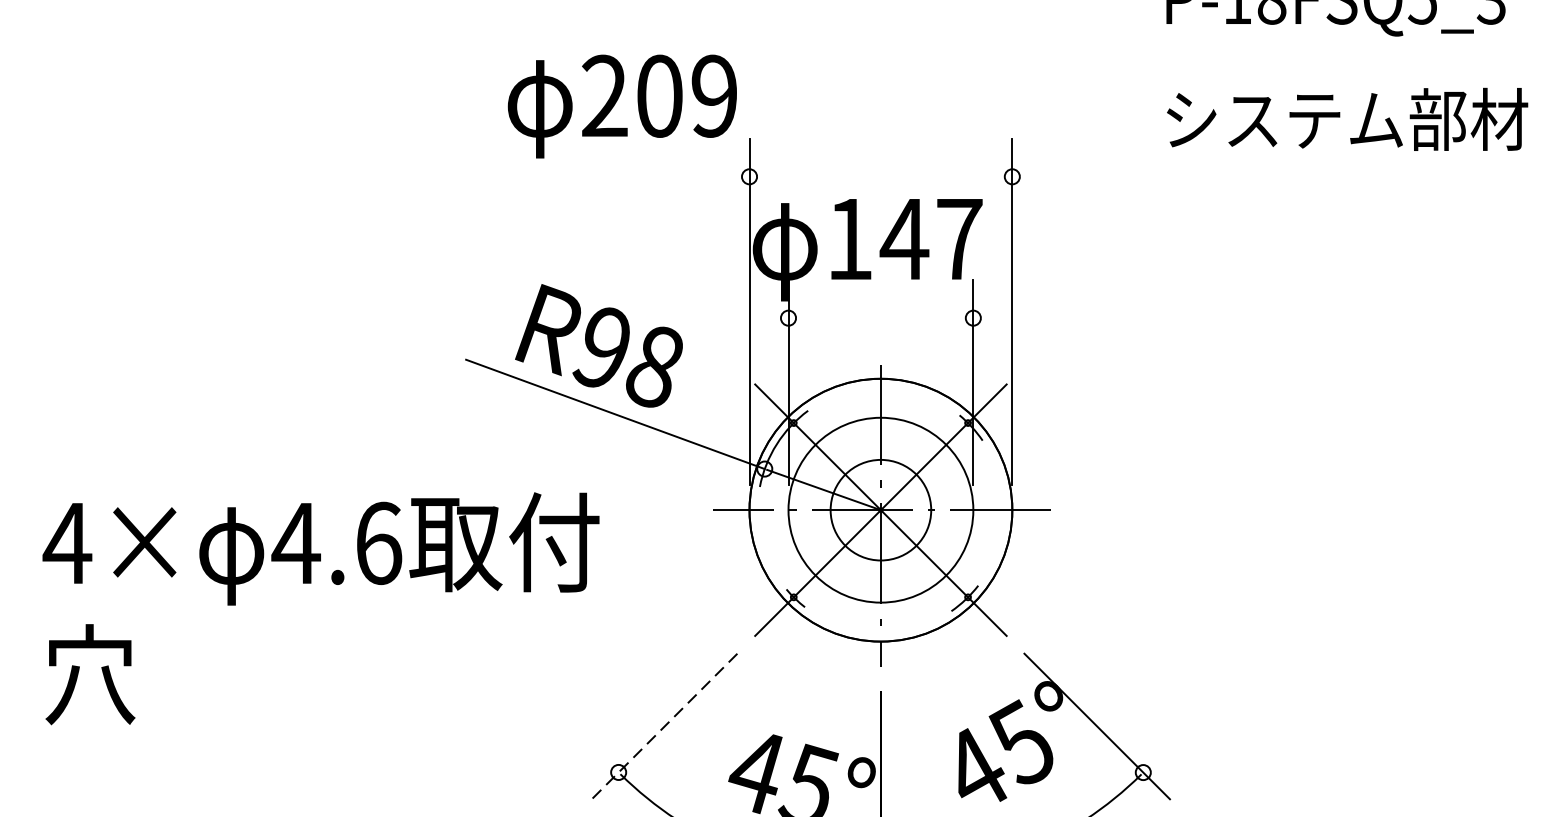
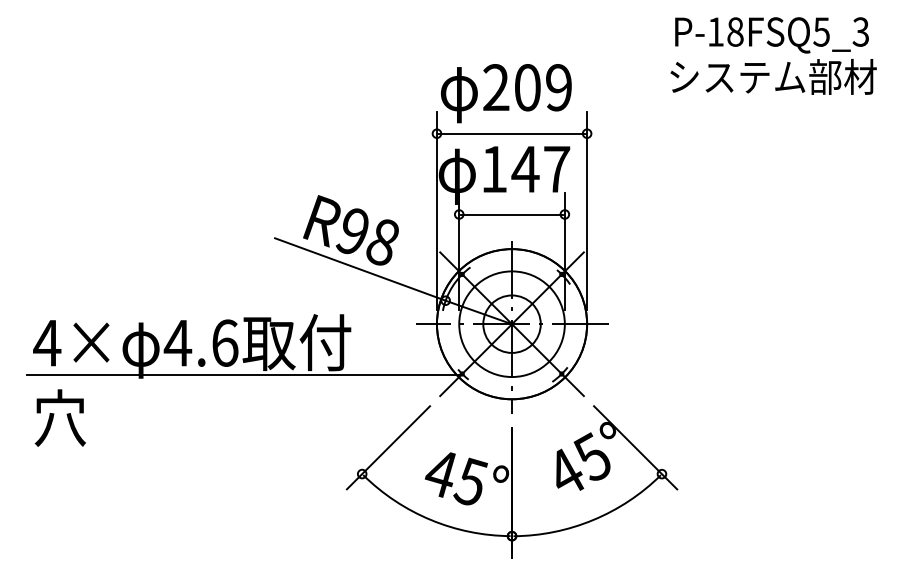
text: (622, 106) -> (506, 93), moved
text: (1347, 118) -> (773, 76), moved
line: (879, 176) -> (511, 133), added
line: (879, 318) -> (511, 214), added
line: (412, 599) -> (244, 375), added
line: (664, 725) -> (388, 447), dashed -> solid

